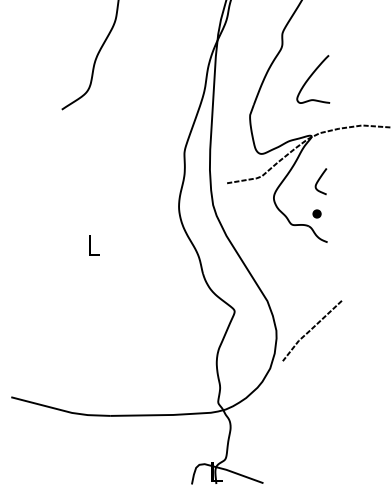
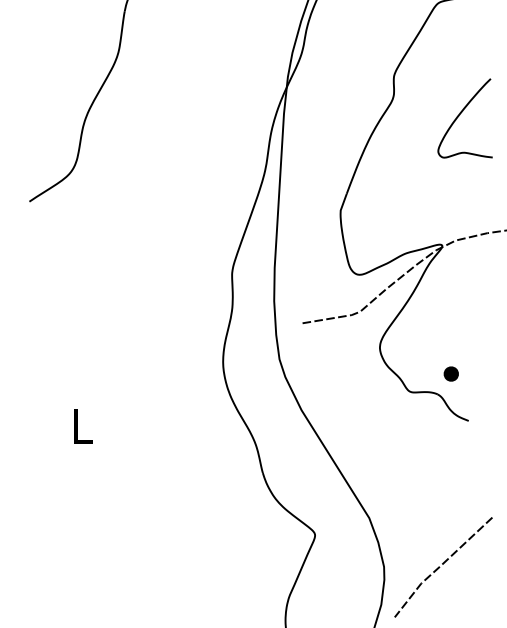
curve: (310, 78) -> (460, 117), moved
curve: (319, 180) -> (455, 318), removed

